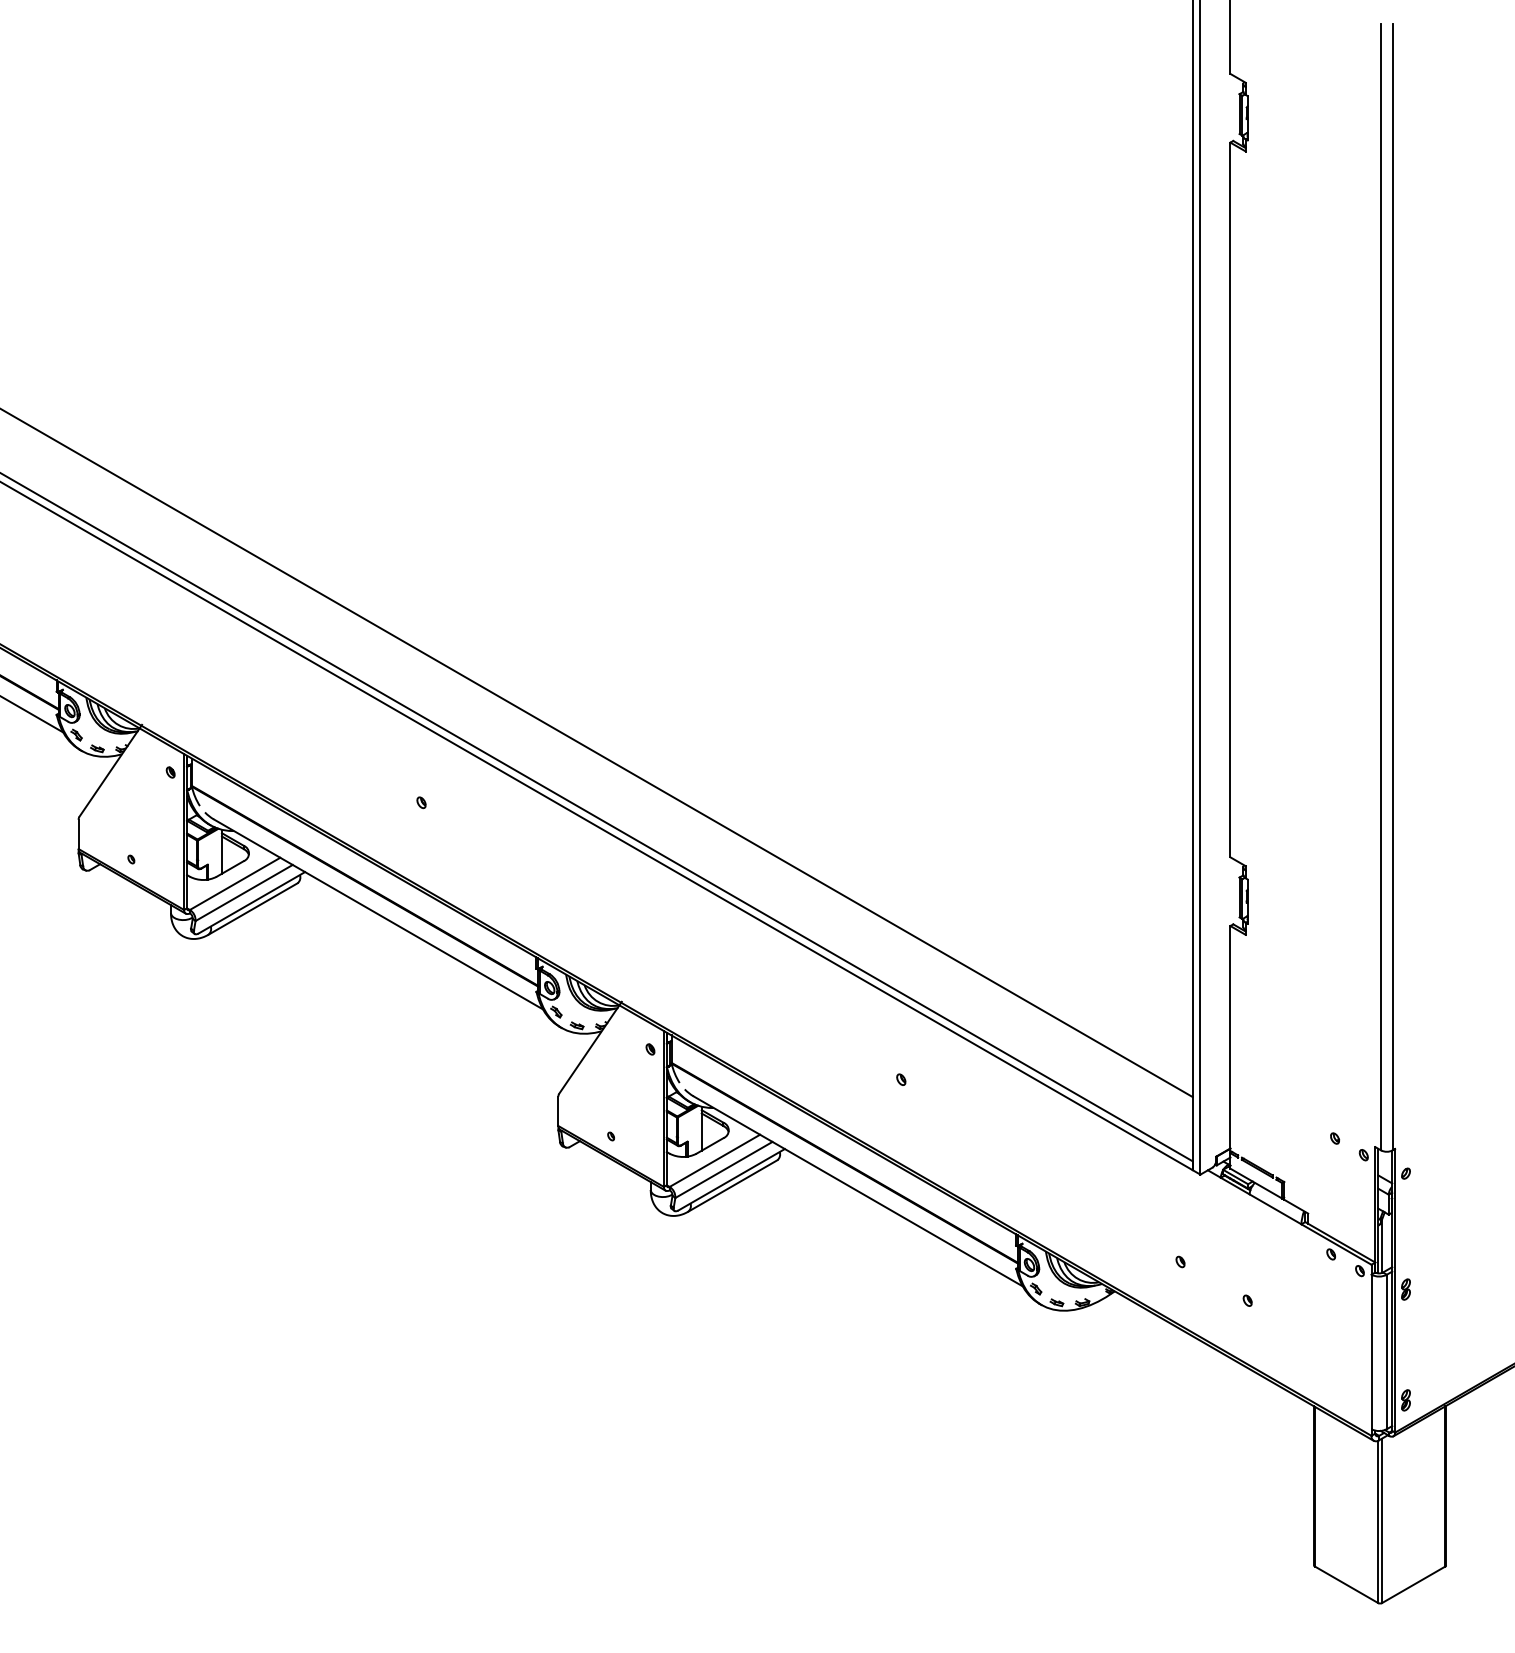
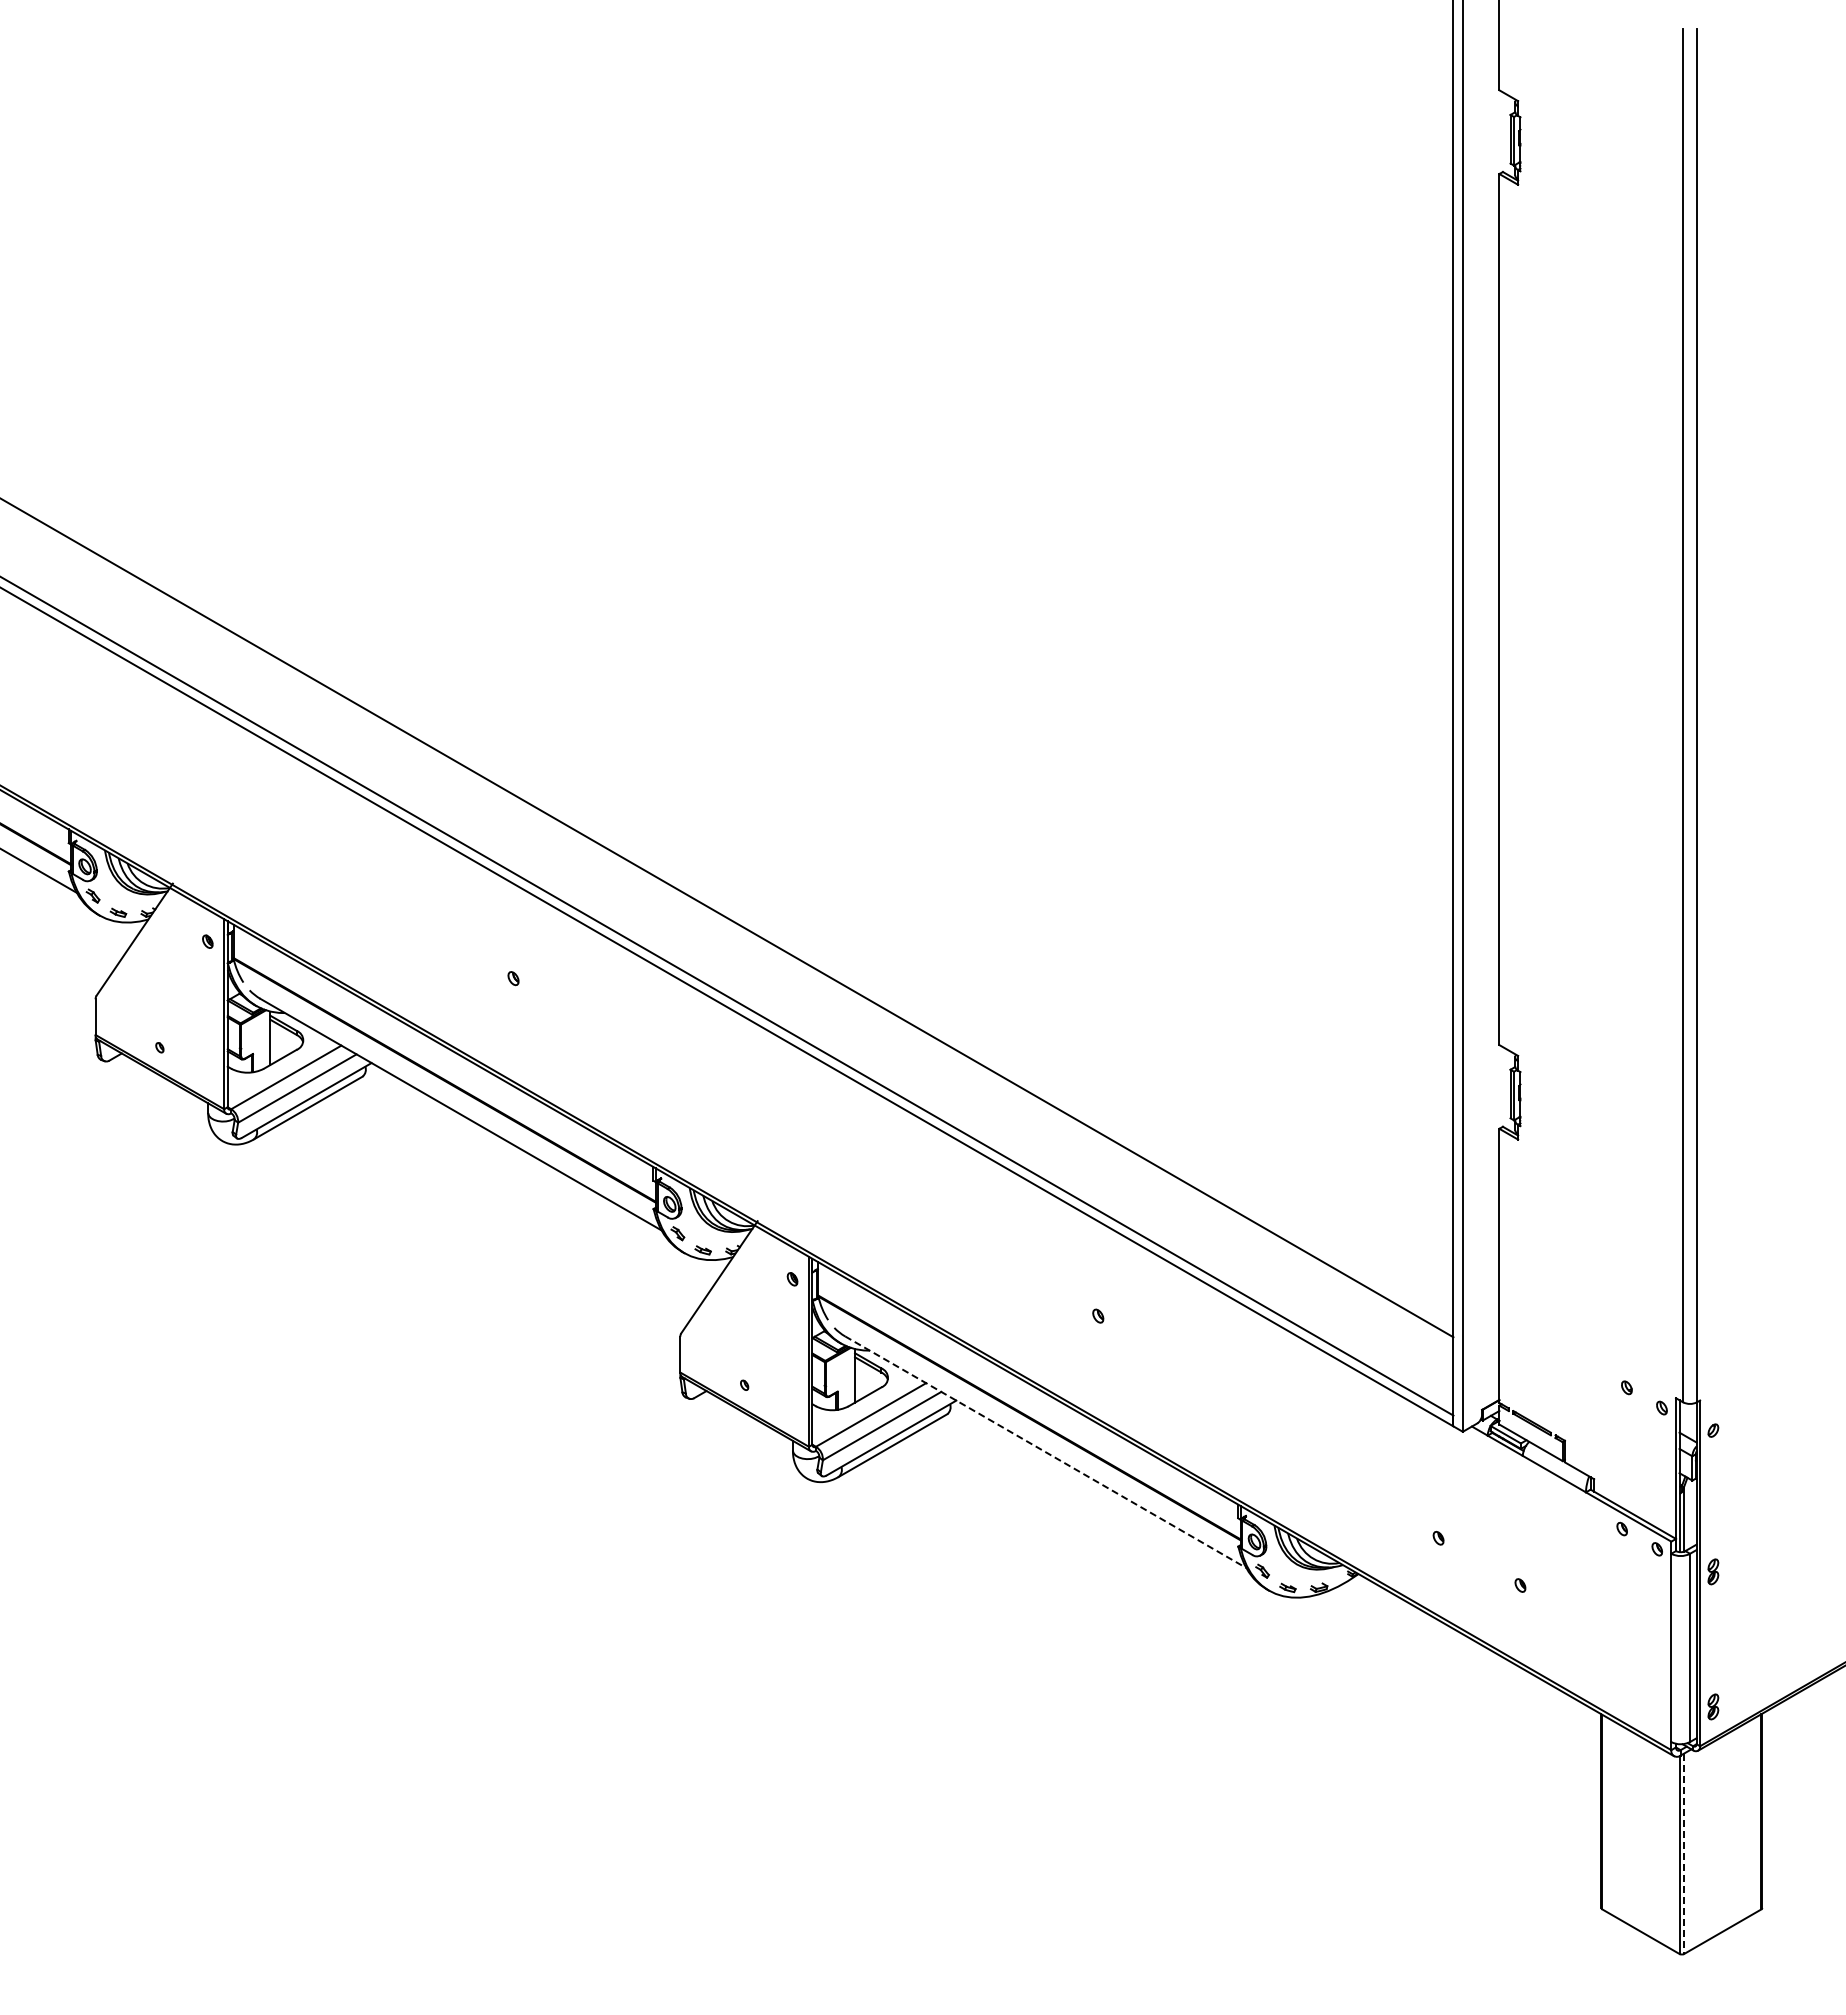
line: (858, 1191) -> (1045, 1452), solid -> dashed
line: (1382, 1521) -> (1684, 1854), solid -> dashed

